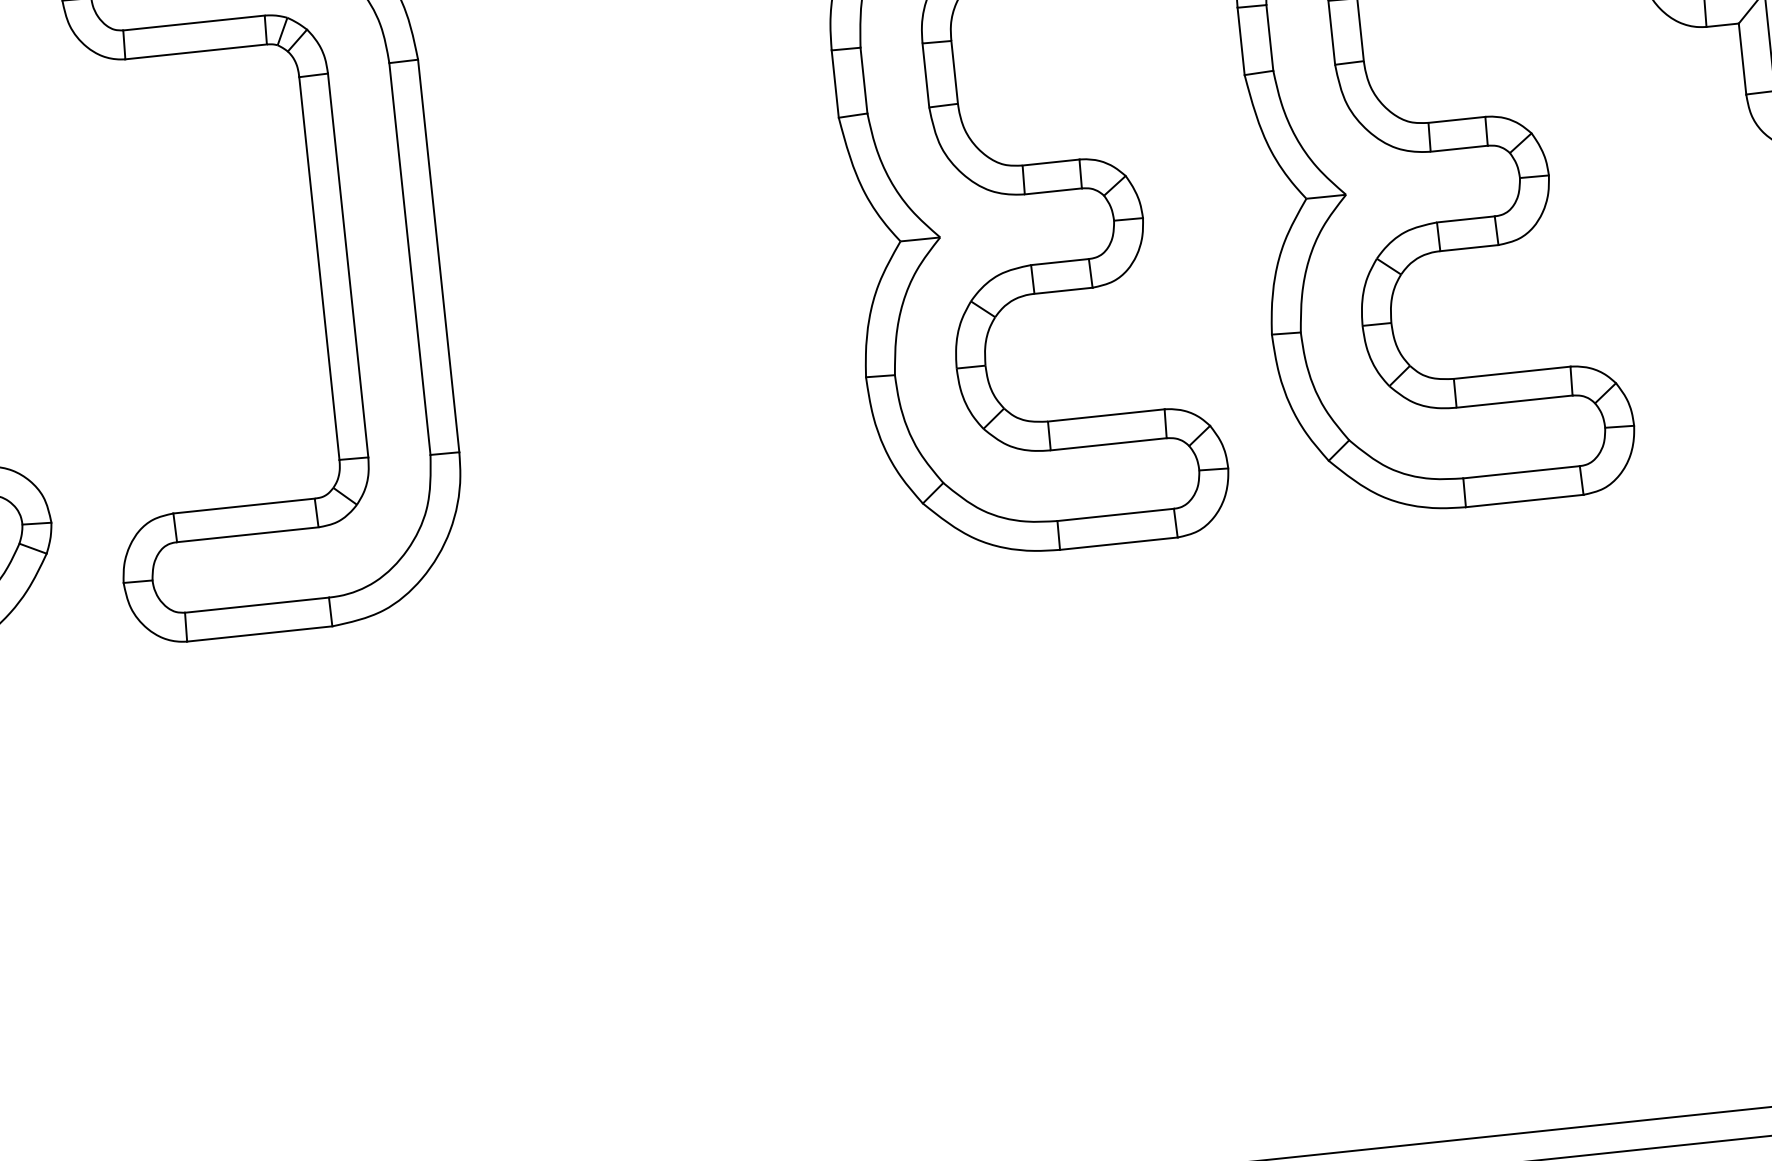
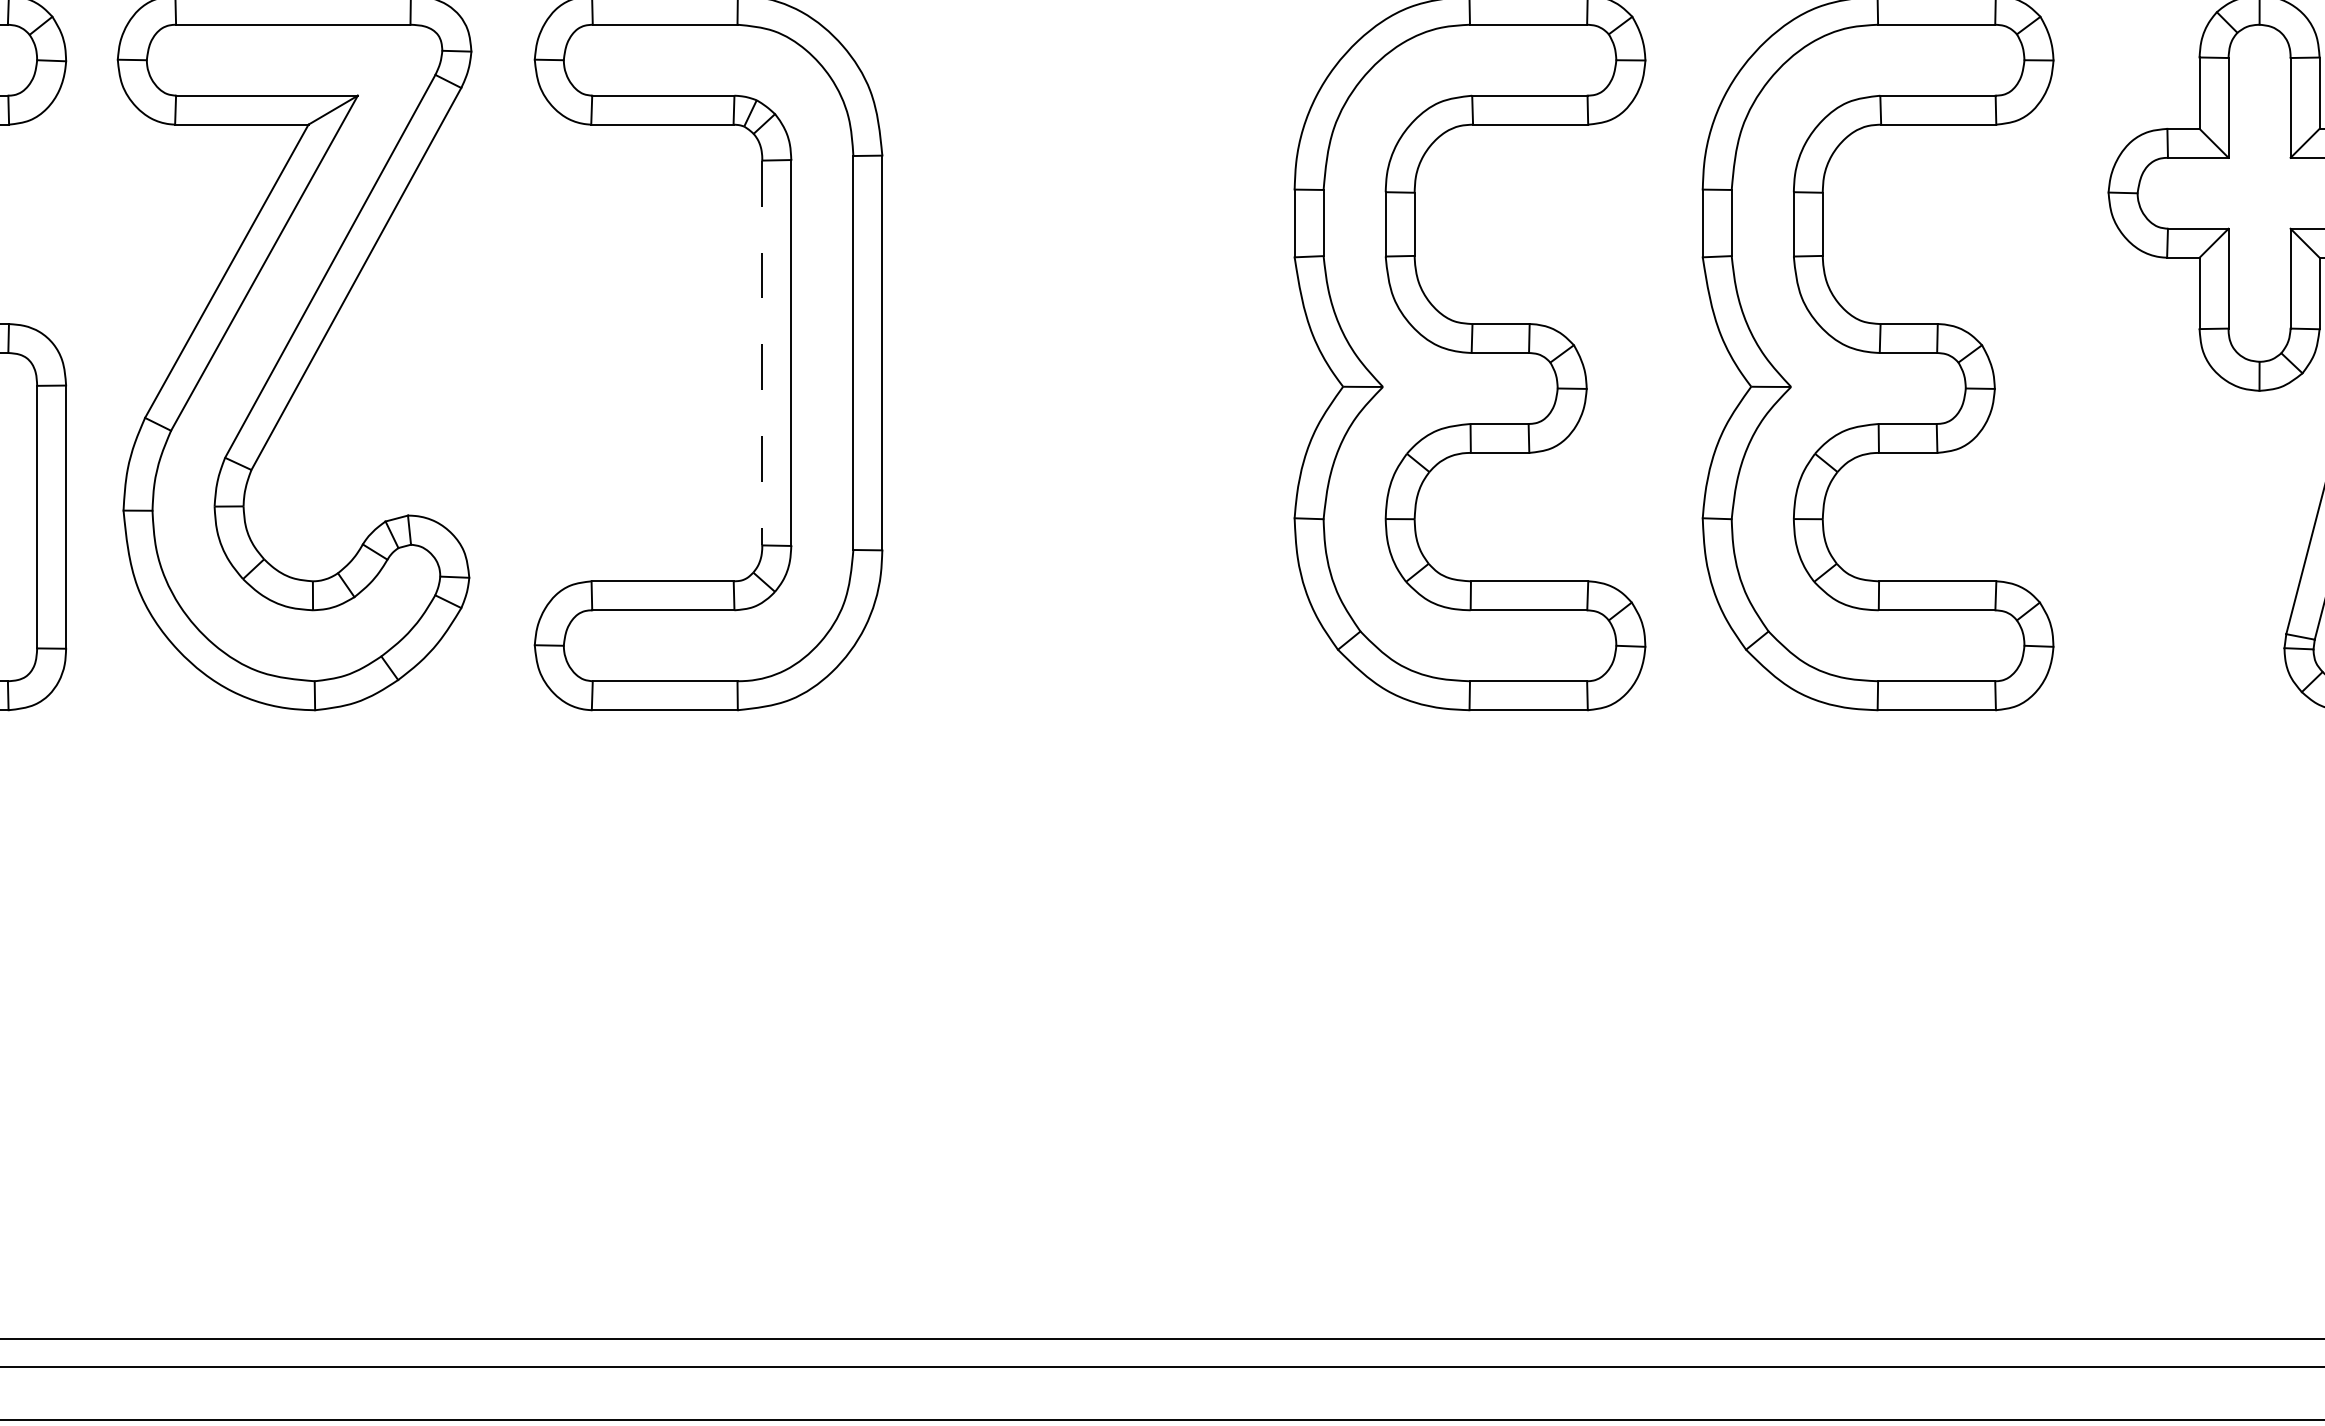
line: (319, 269) -> (762, 353), solid -> dashed

